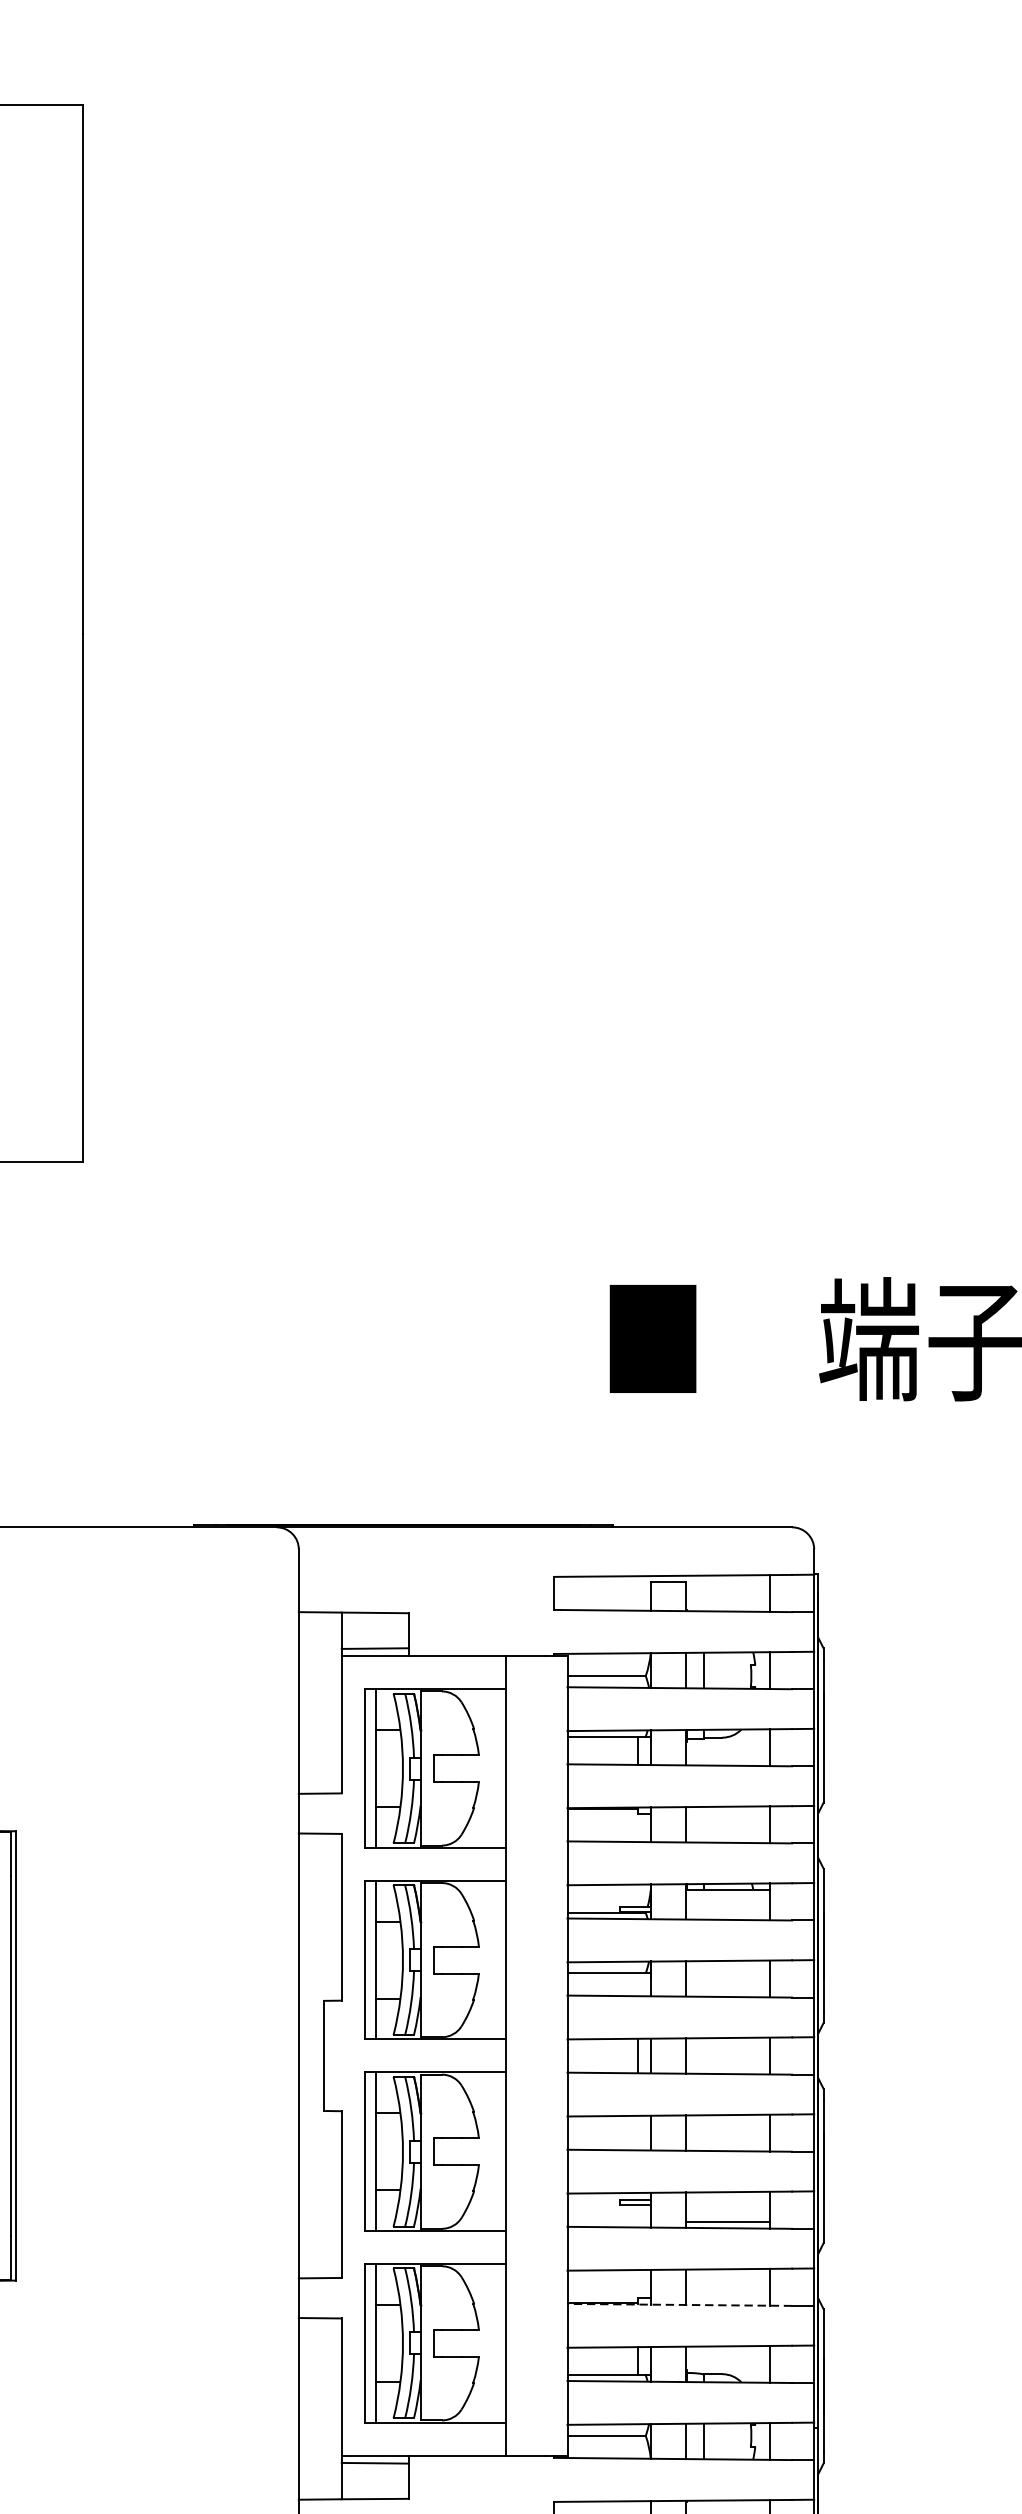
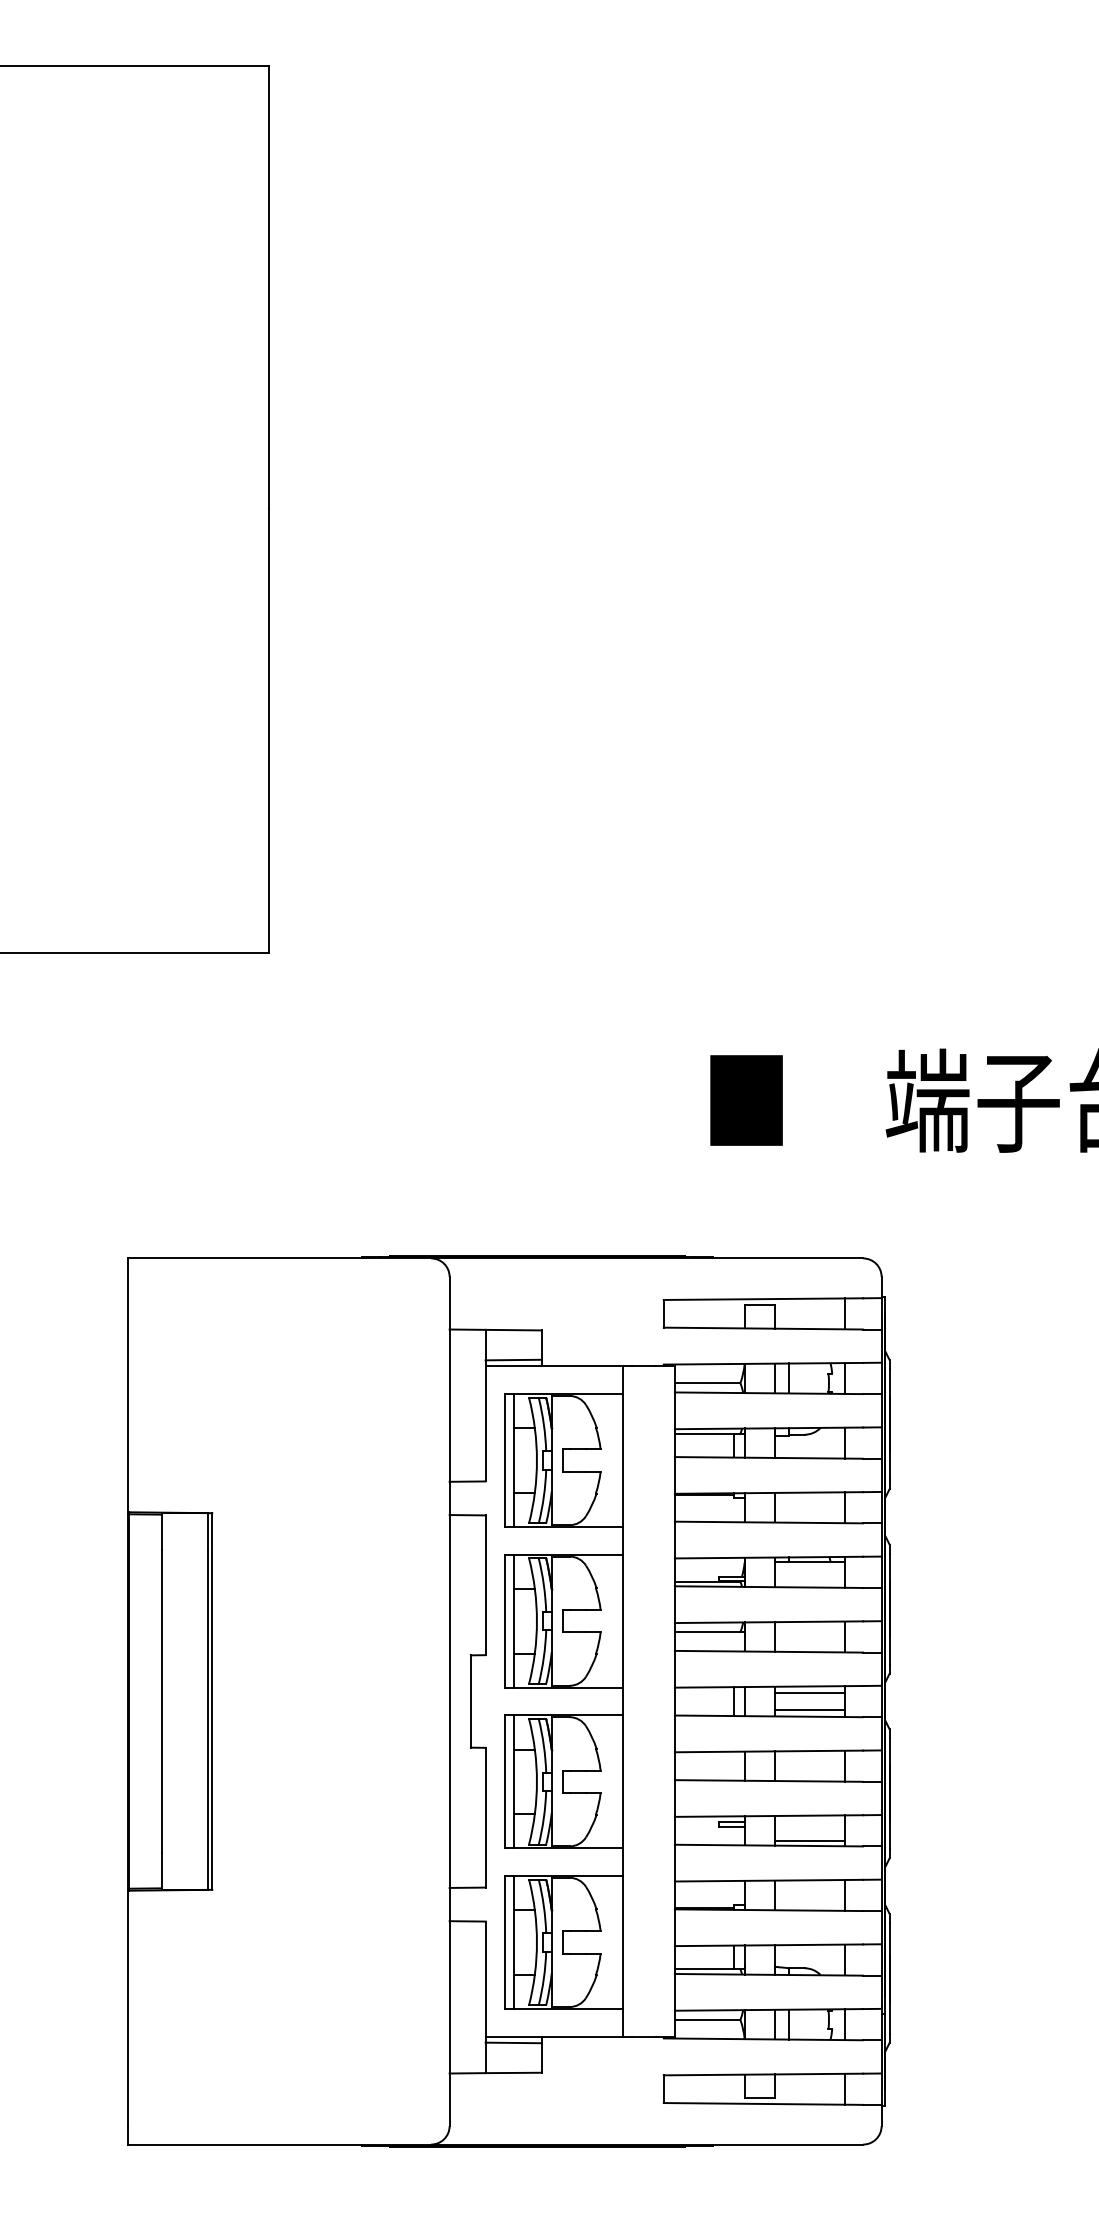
line: (728, 2046) -> (809, 1693), added
line: (728, 2065) -> (809, 1709), added
line: (679, 2305) -> (768, 1910), dashed -> solid

